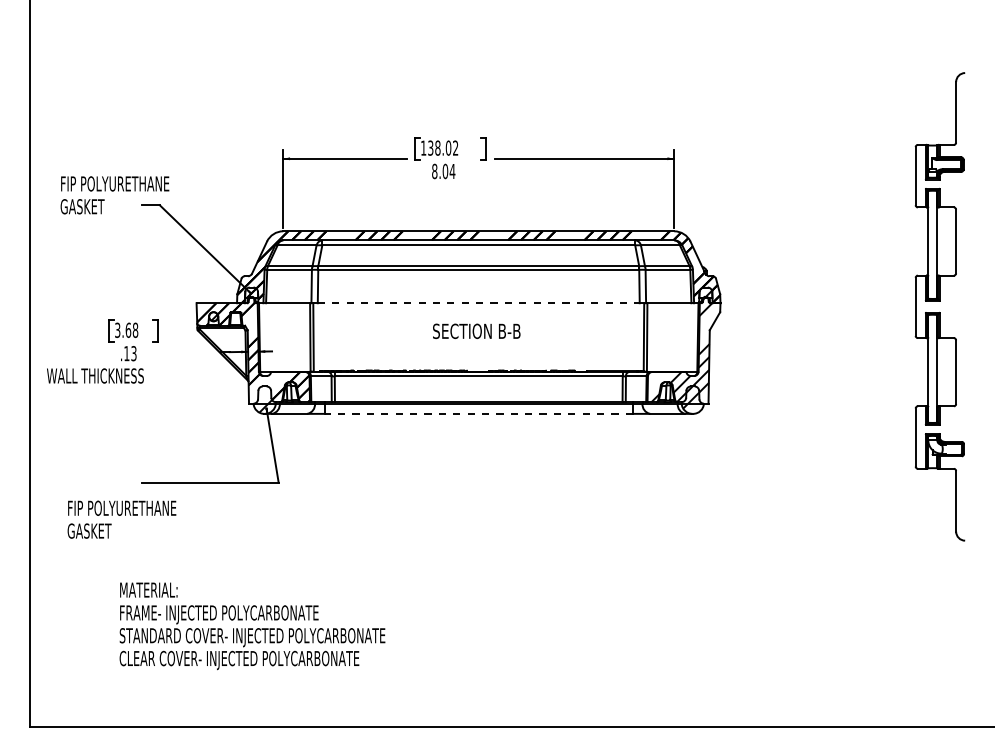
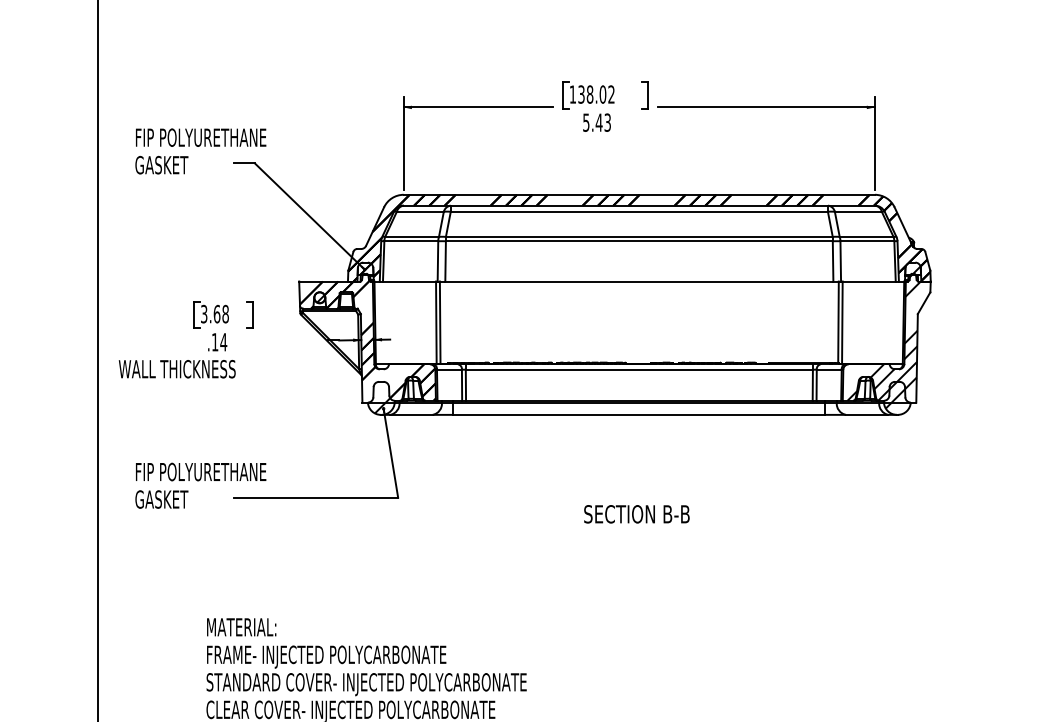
text: (443, 171) -> (596, 122), 8.04 -> 5.43
line: (478, 303) -> (639, 281), dashed -> solid
text: (476, 331) -> (636, 514), moved
text: (133, 353) -> (223, 342), .13 -> .14
line: (478, 413) -> (639, 414), dashed -> solid
text: (121, 519) -> (200, 485), moved

